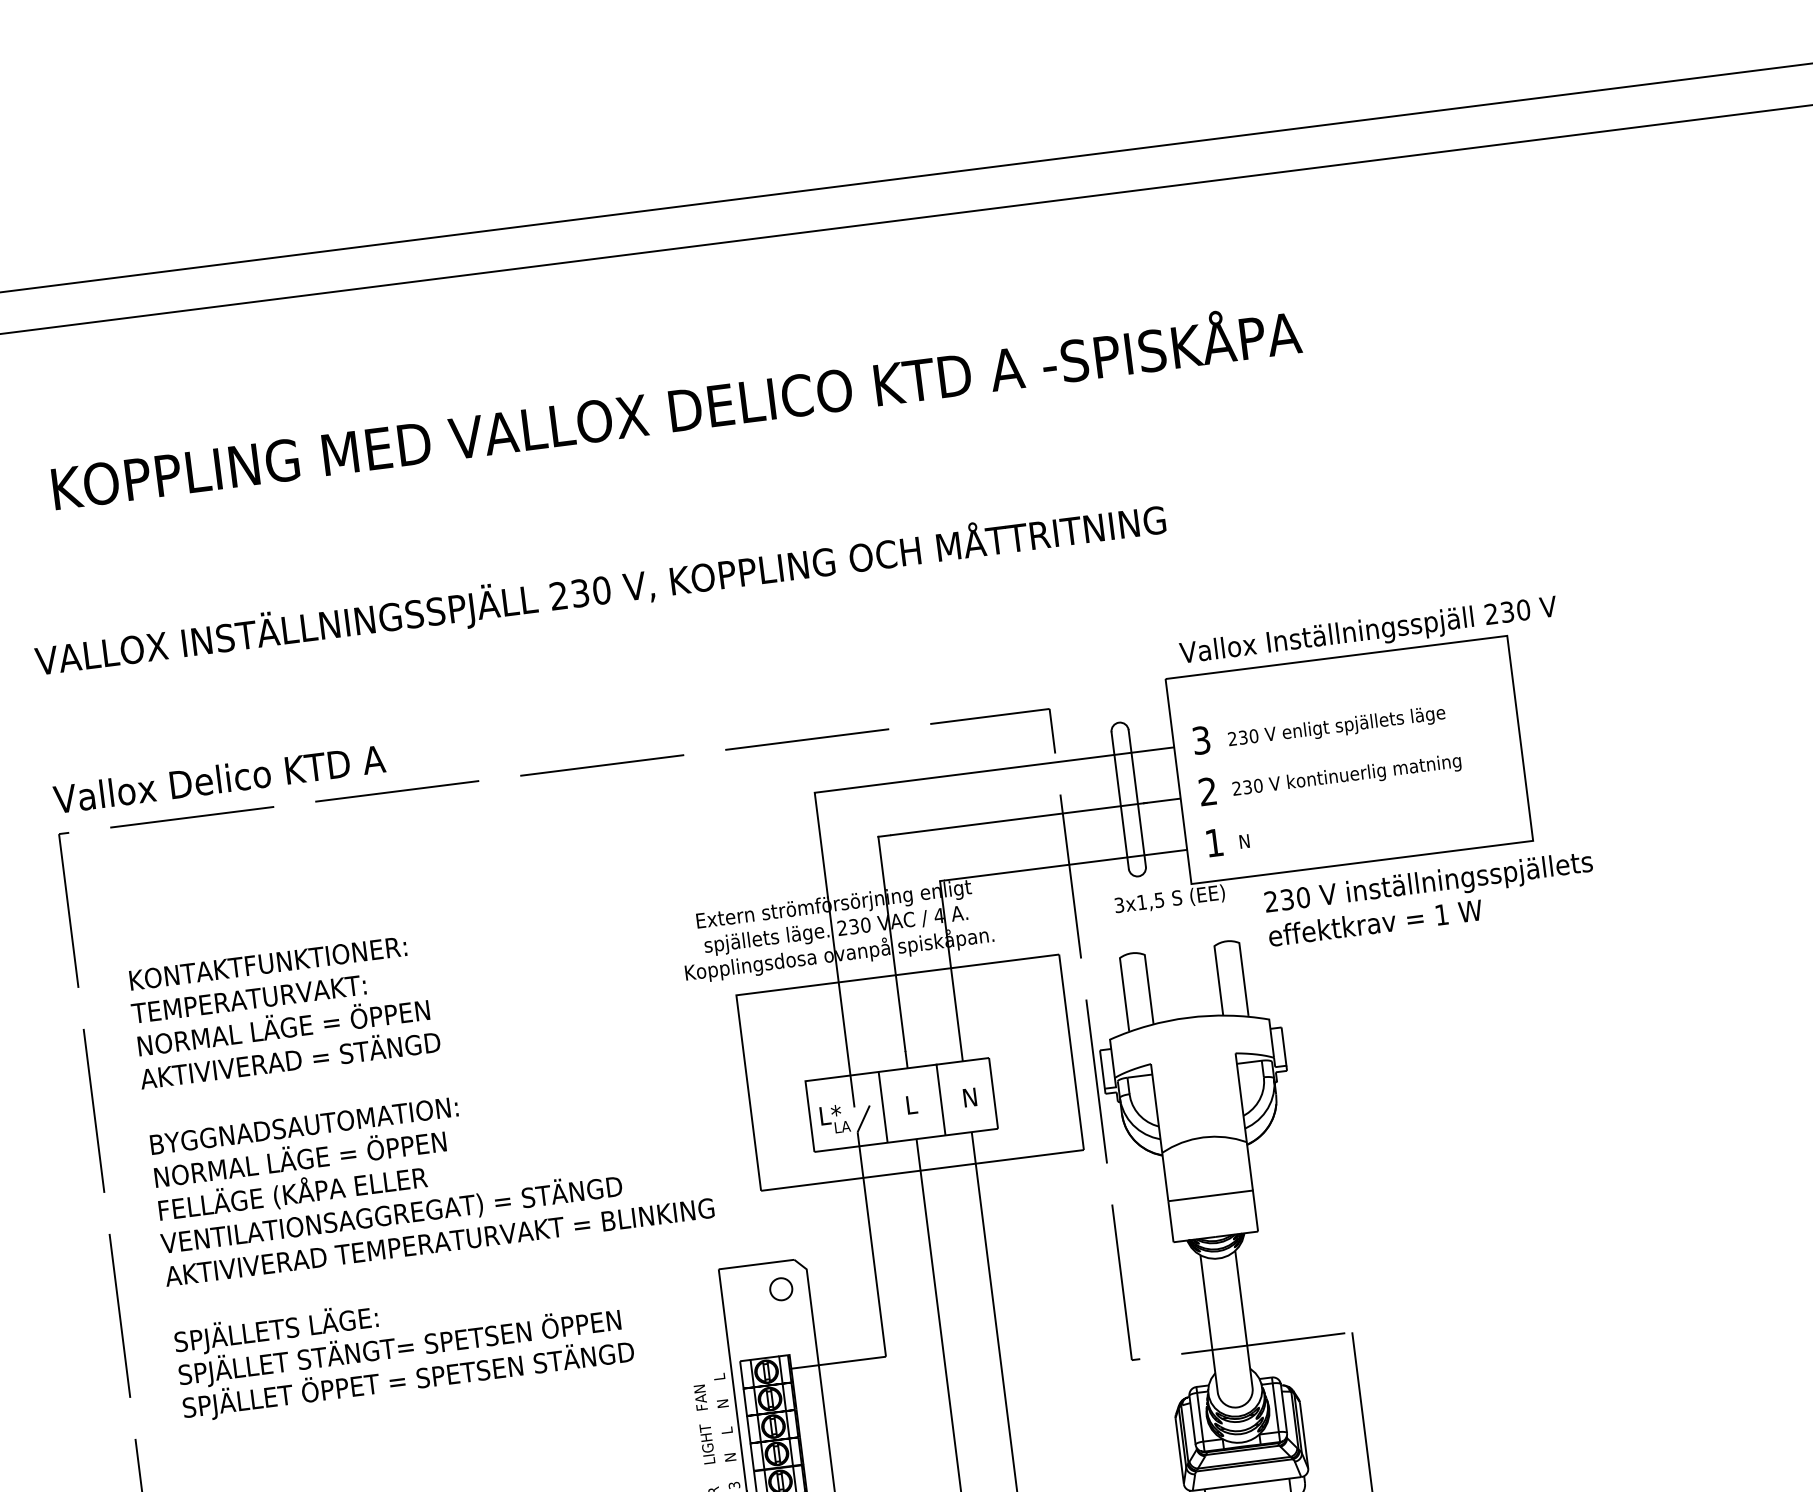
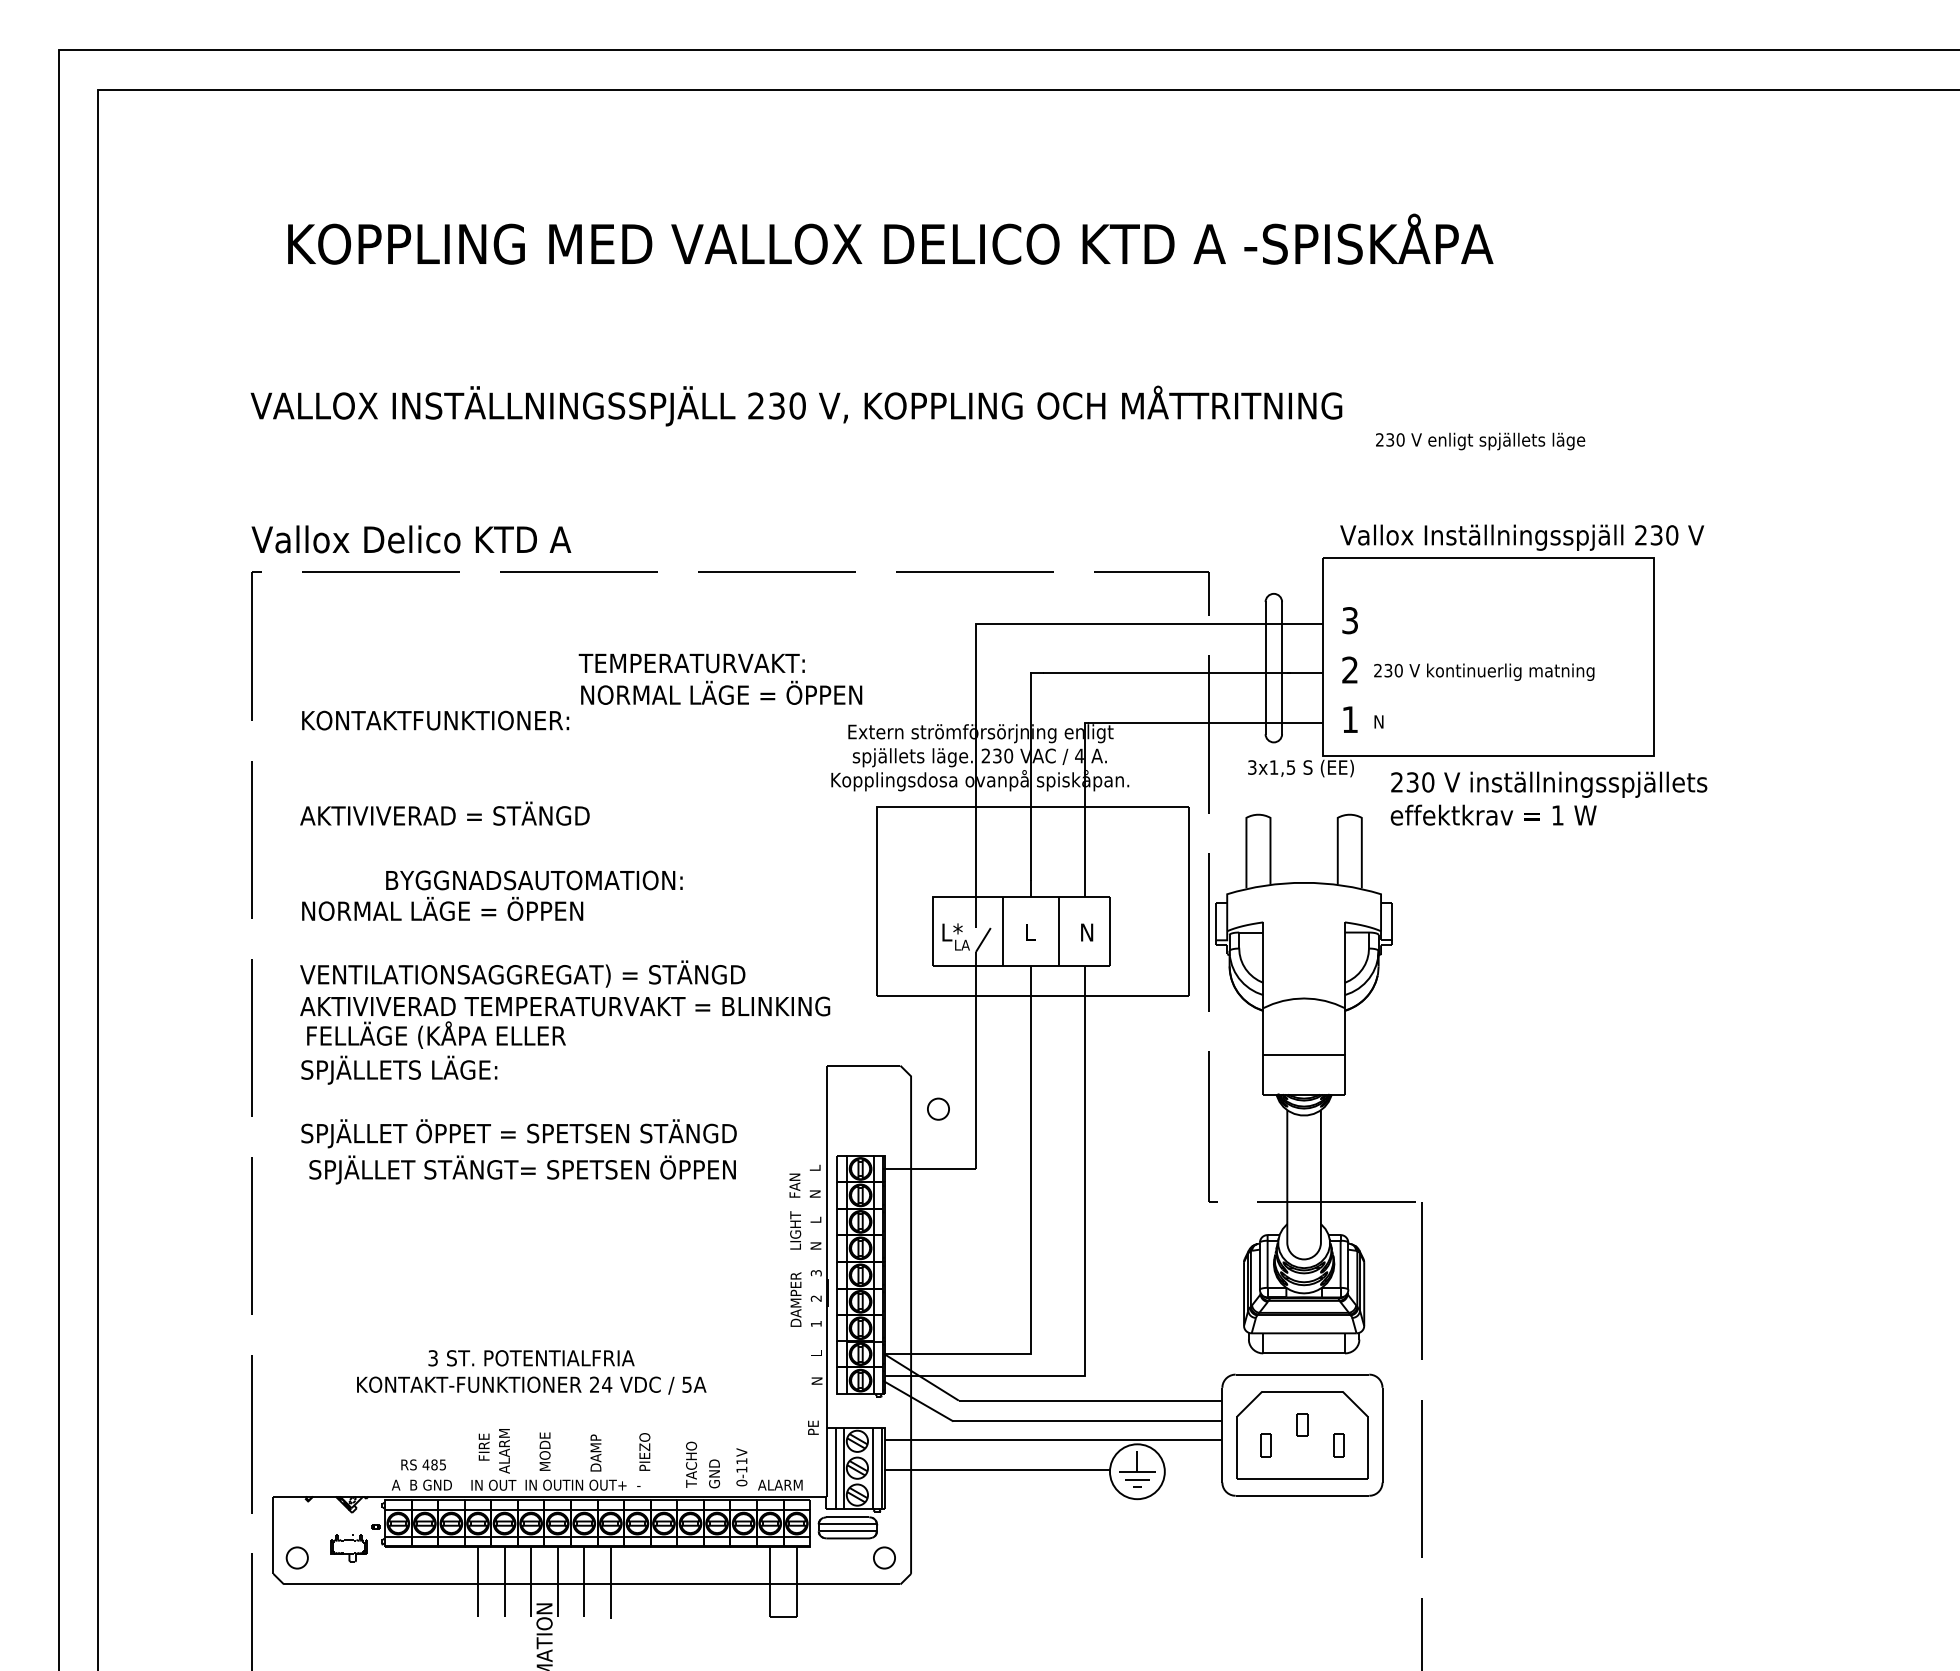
text: (1336, 727) -> (1480, 441), moved
text: (280, 1011) -> (720, 678), moved
text: (304, 1125) -> (534, 880), moved
text: (292, 1192) -> (436, 1034), moved
circle: (781, 1288) -> (938, 1108), moved
text: (399, 1347) -> (522, 1169), moved

